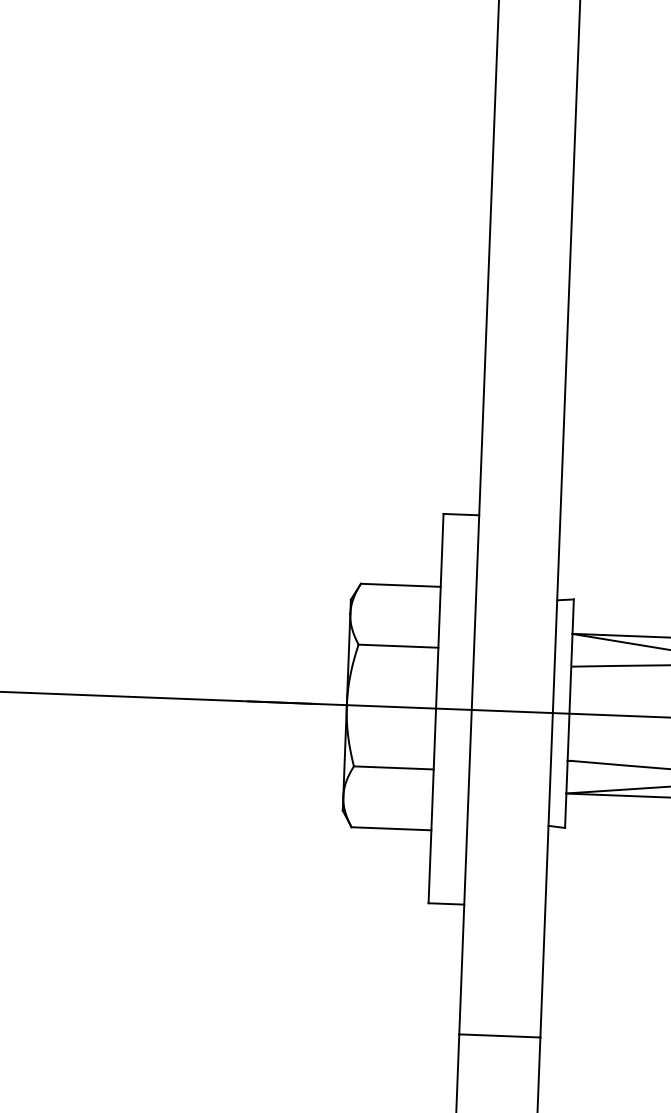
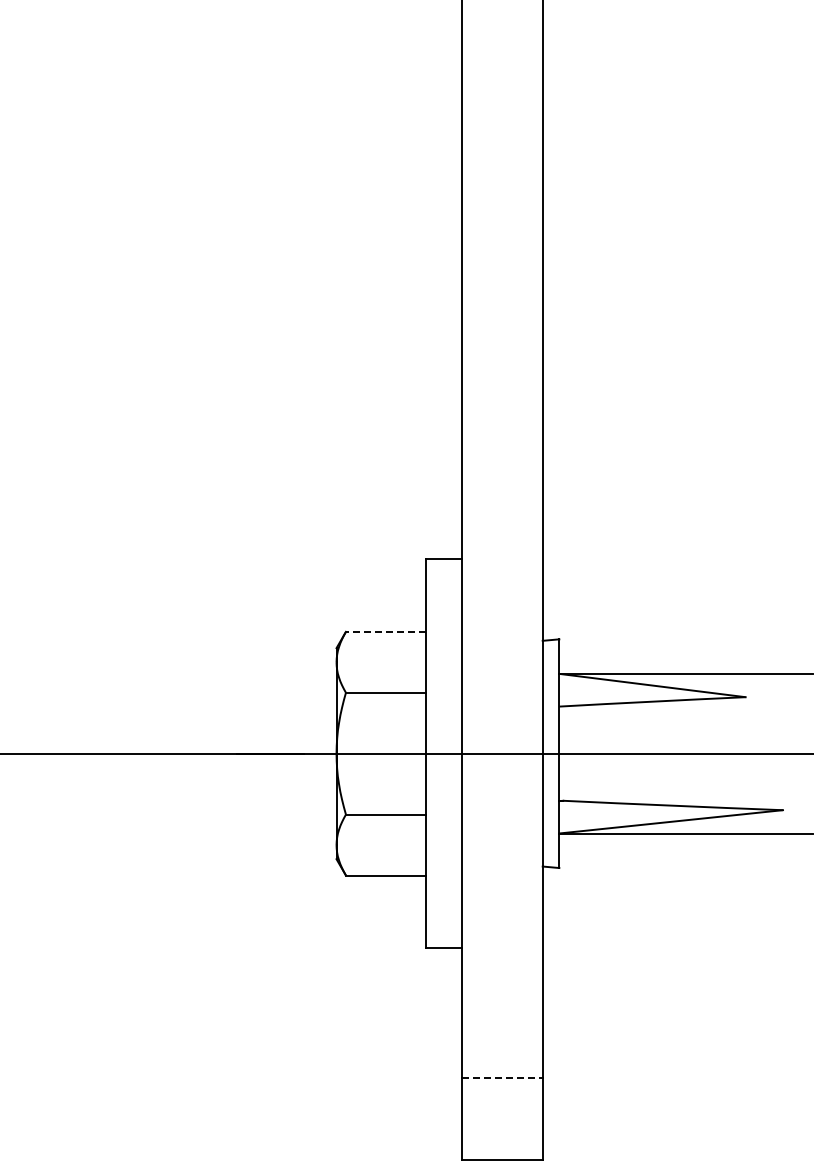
line: (400, 584) -> (385, 631), solid -> dashed
line: (500, 1036) -> (502, 1078), solid -> dashed

